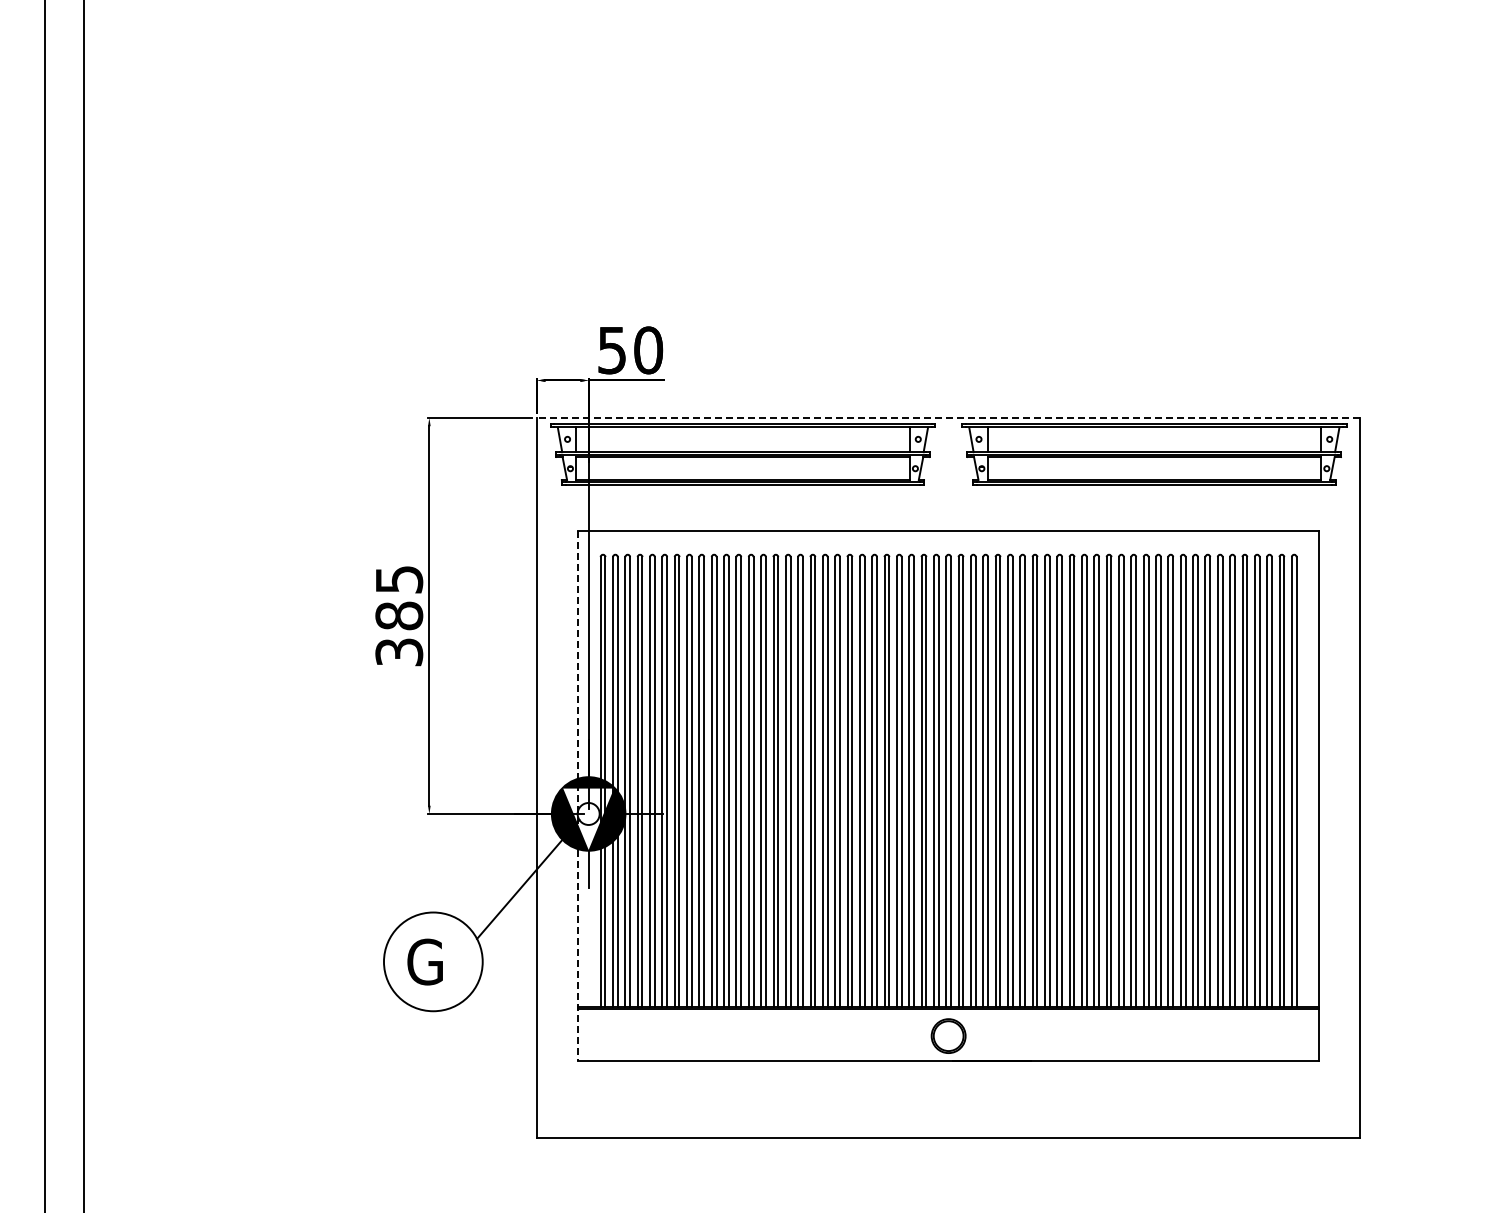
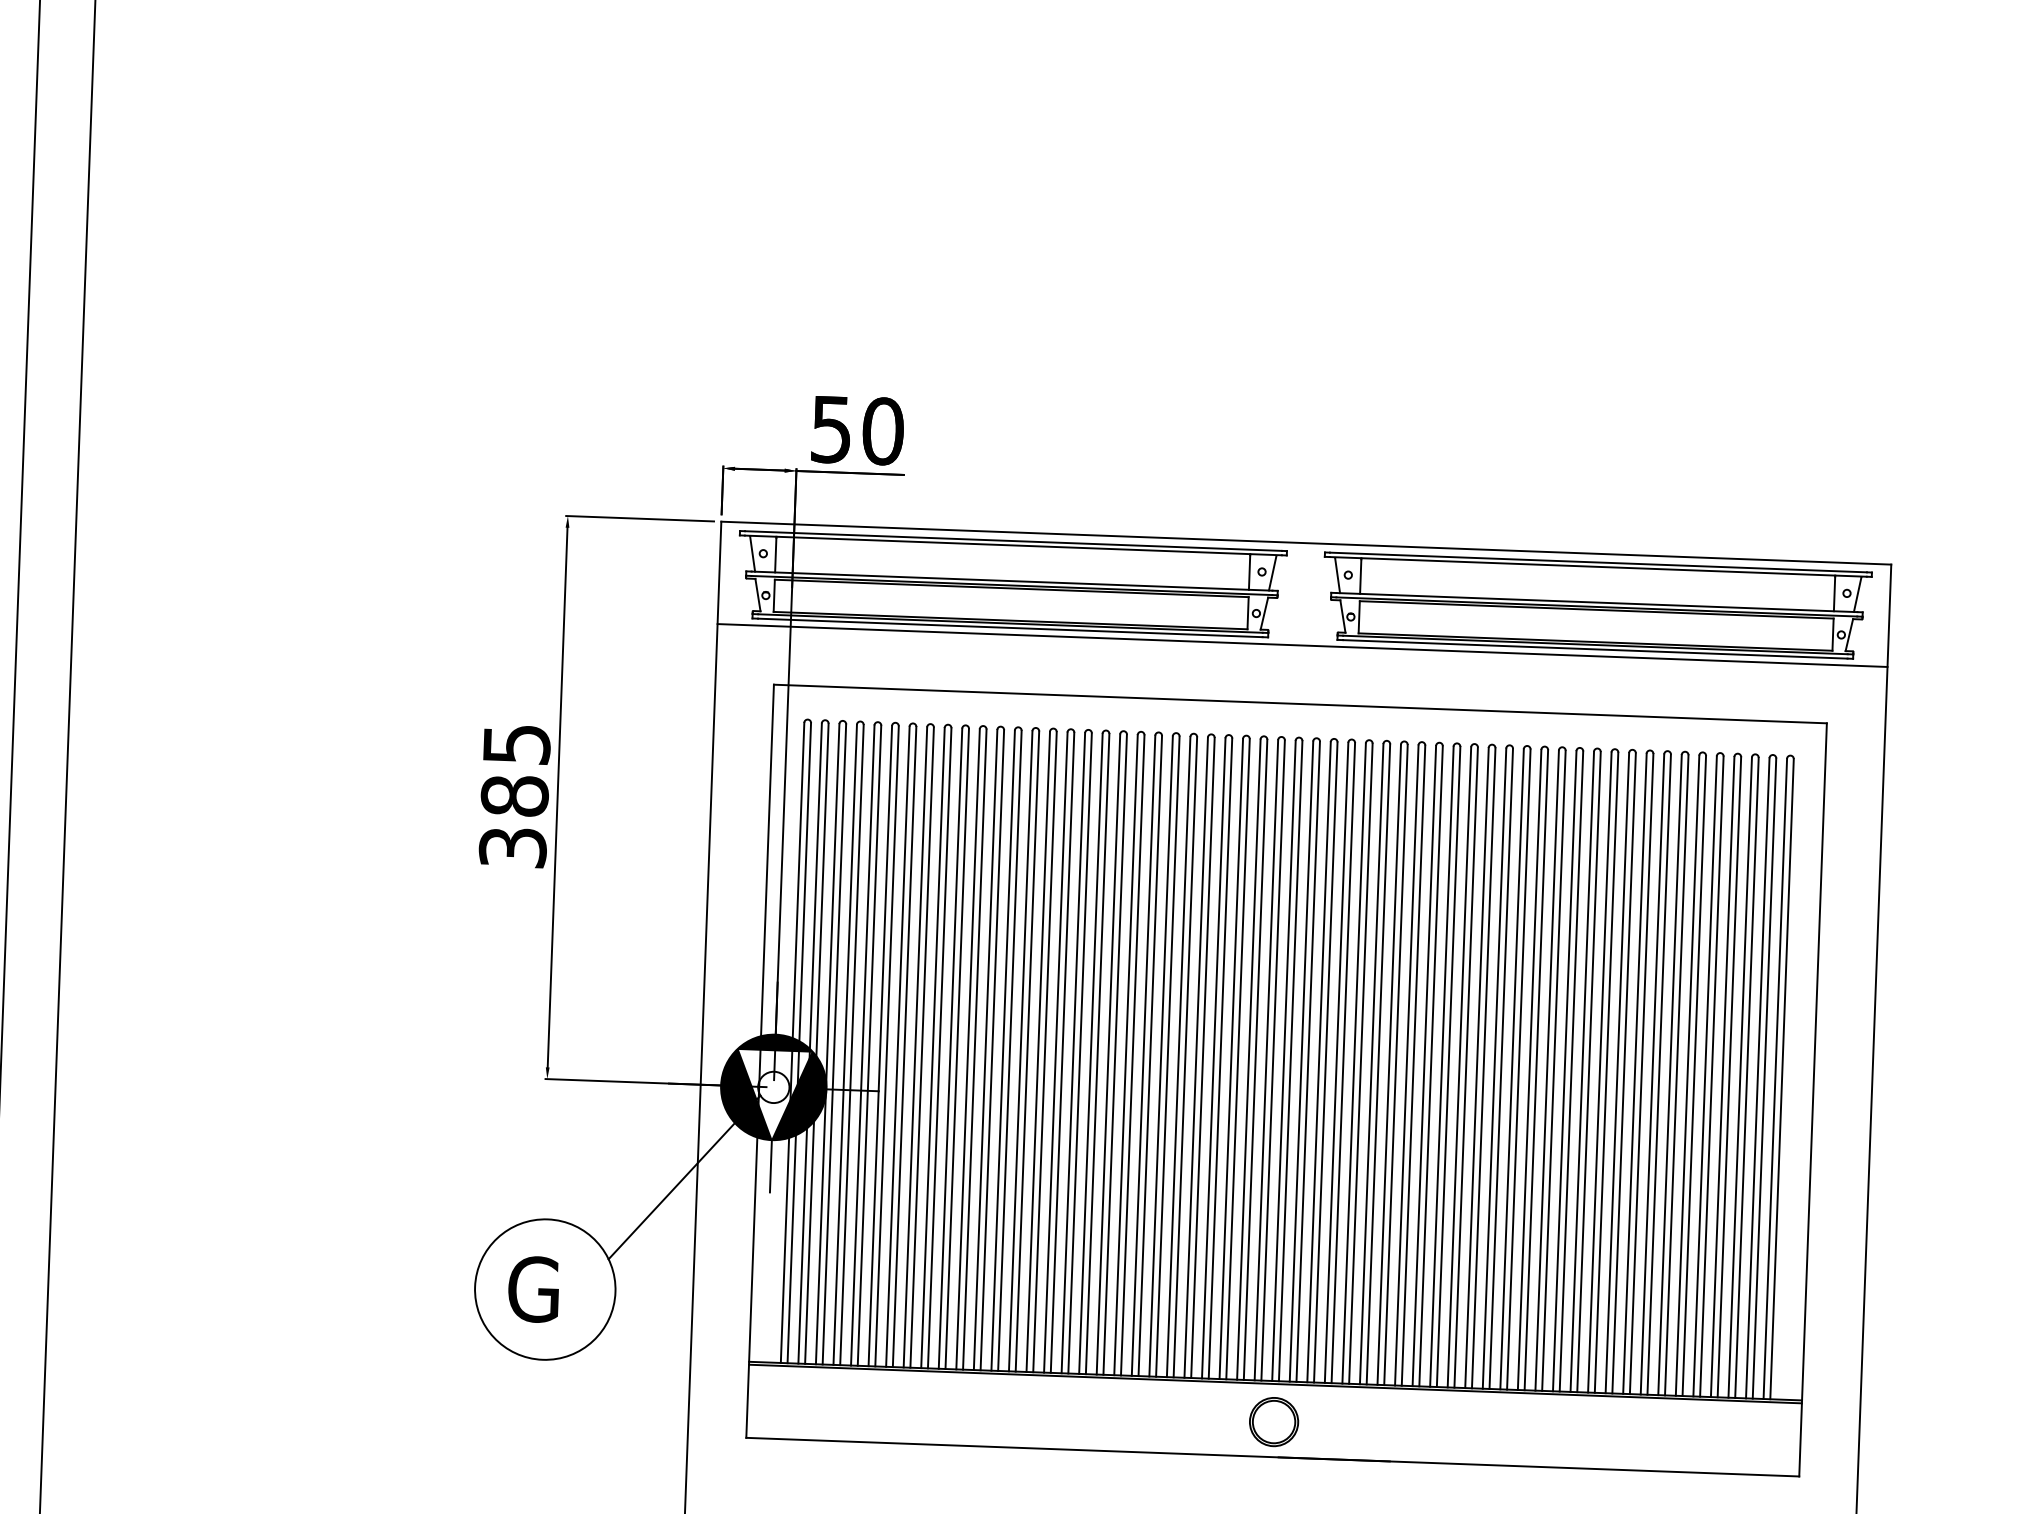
line: (948, 418) -> (1306, 543), dashed -> solid
line: (948, 489) -> (1302, 644), added
line: (578, 795) -> (760, 1060), dashed -> solid

